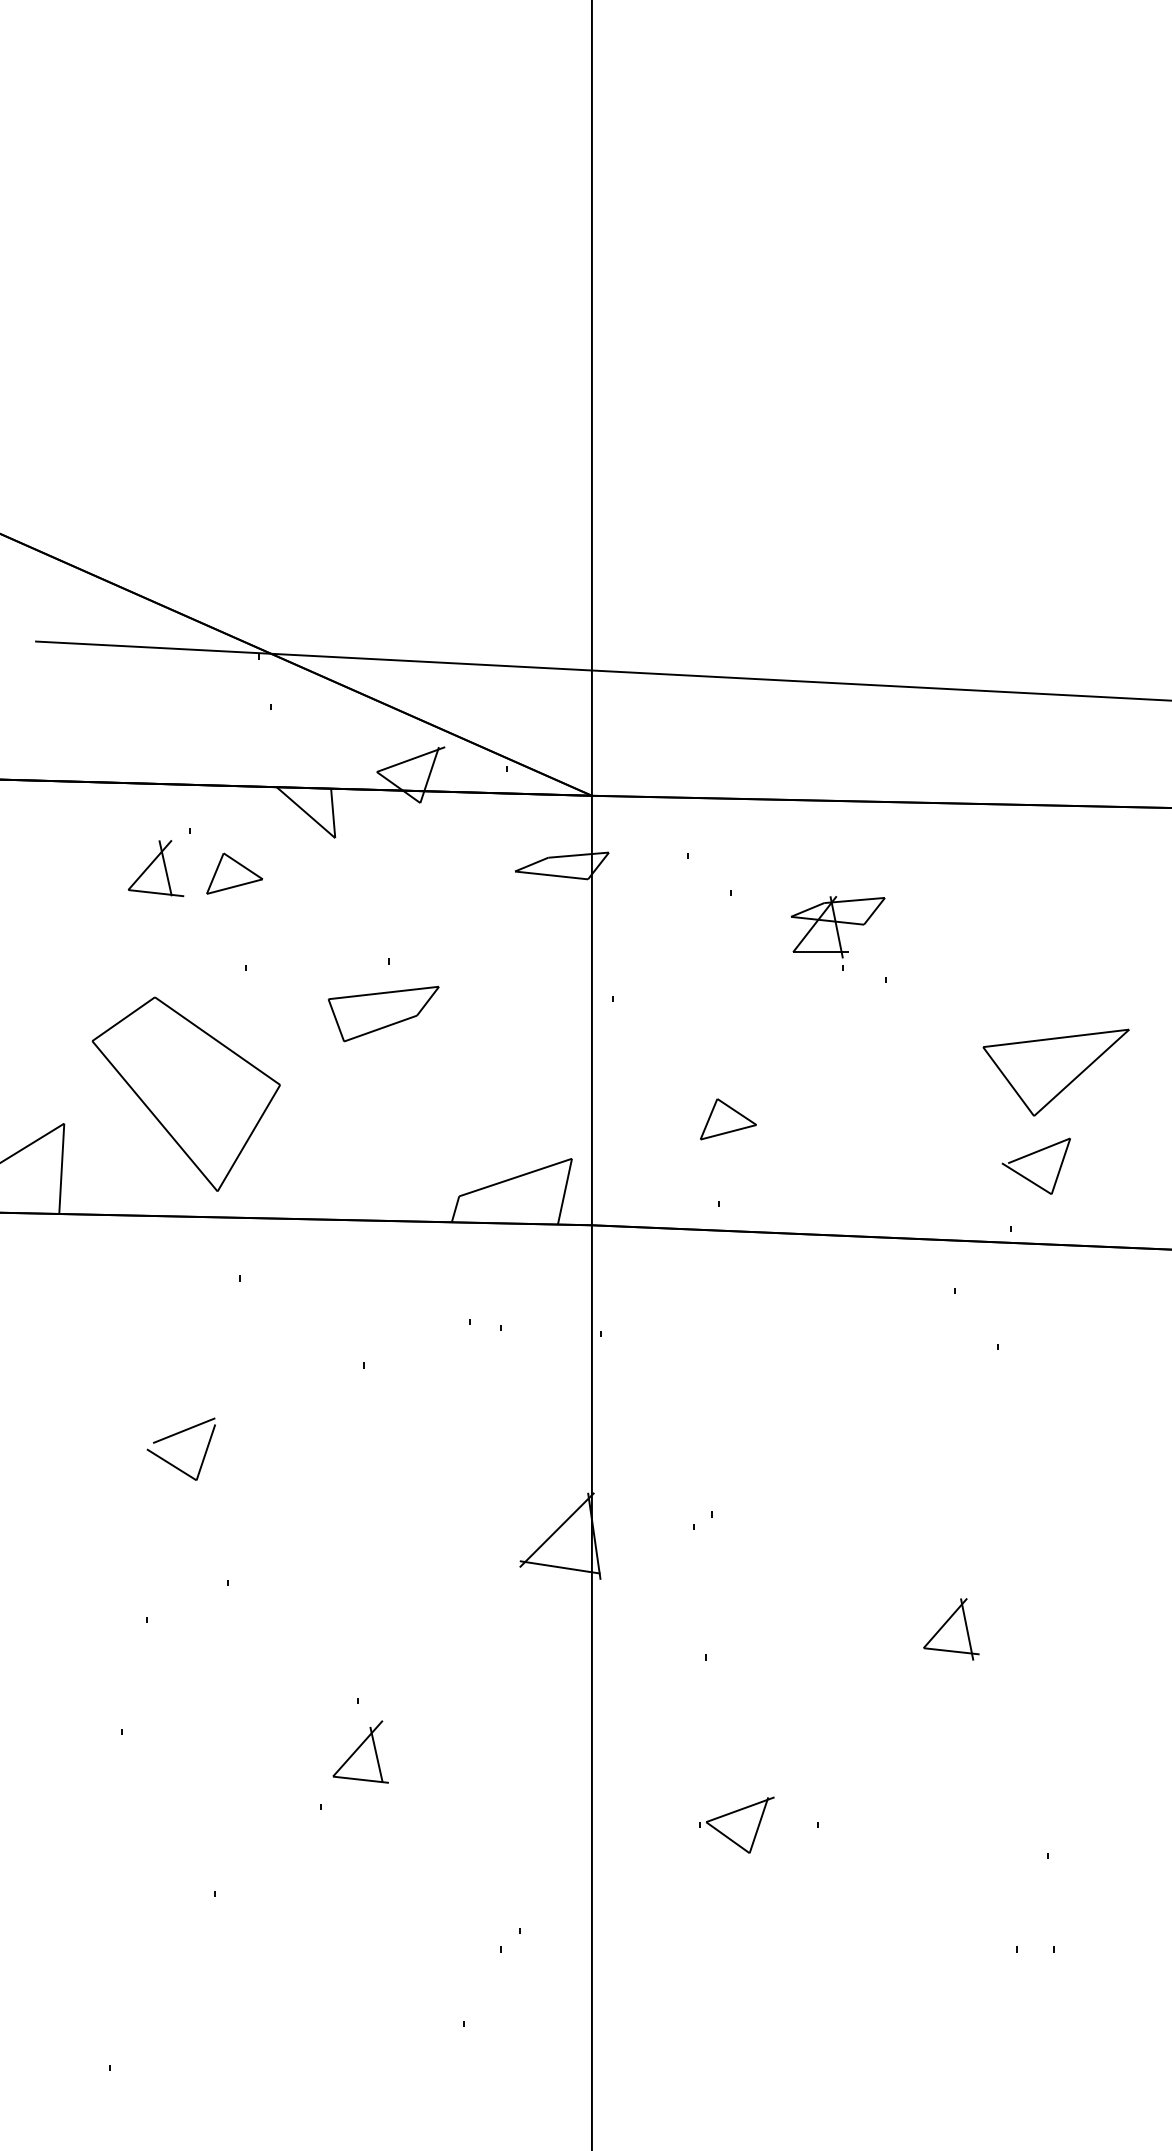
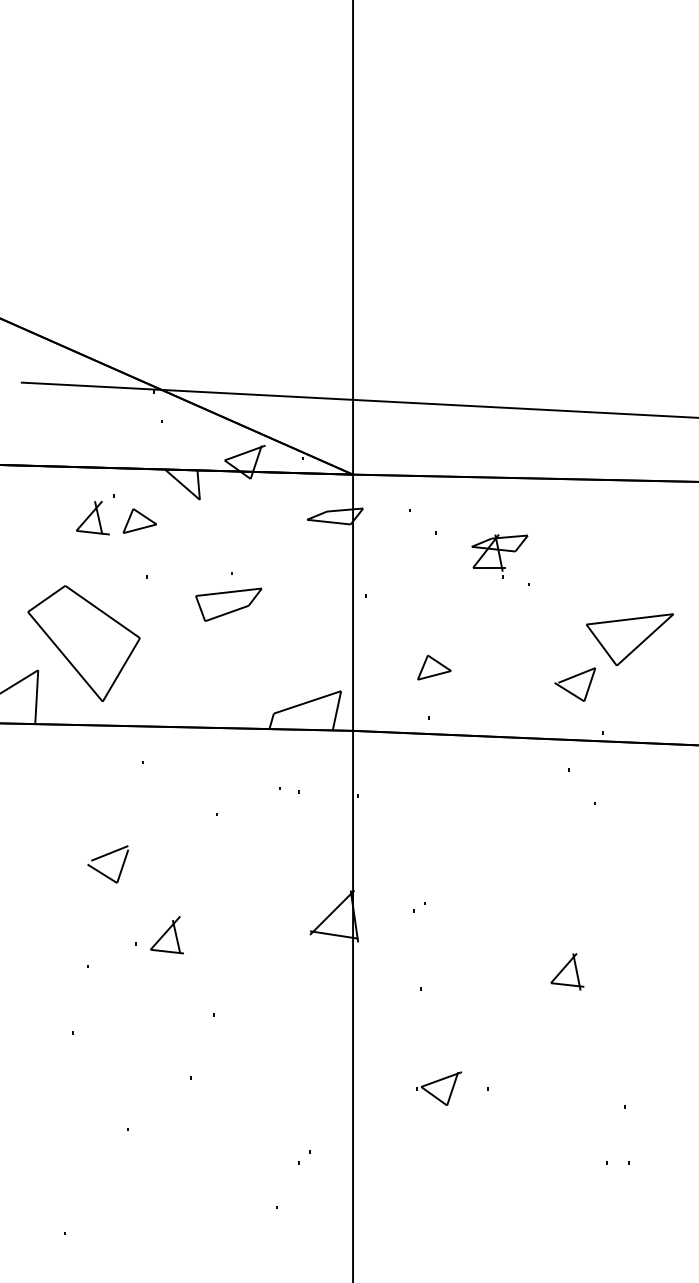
part: (185, 1093) -> (83, 643), moved
part: (1036, 1166) -> (575, 684), moved
part: (359, 1752) -> (166, 935), moved

